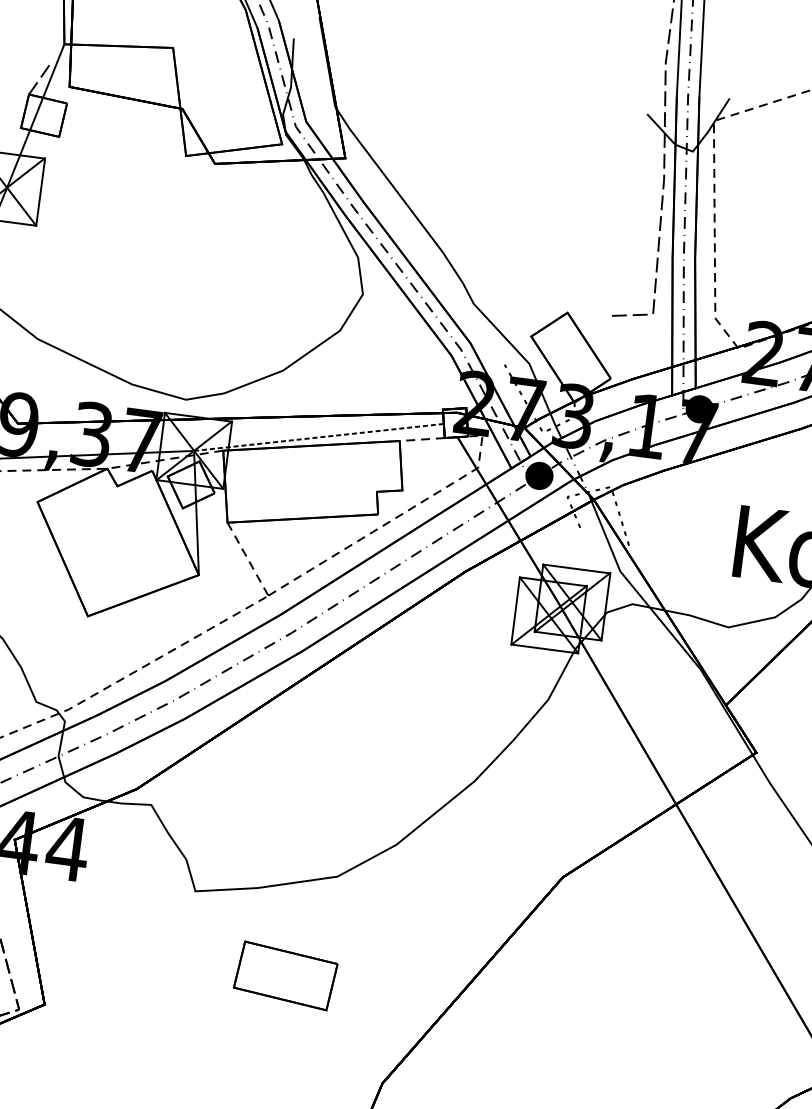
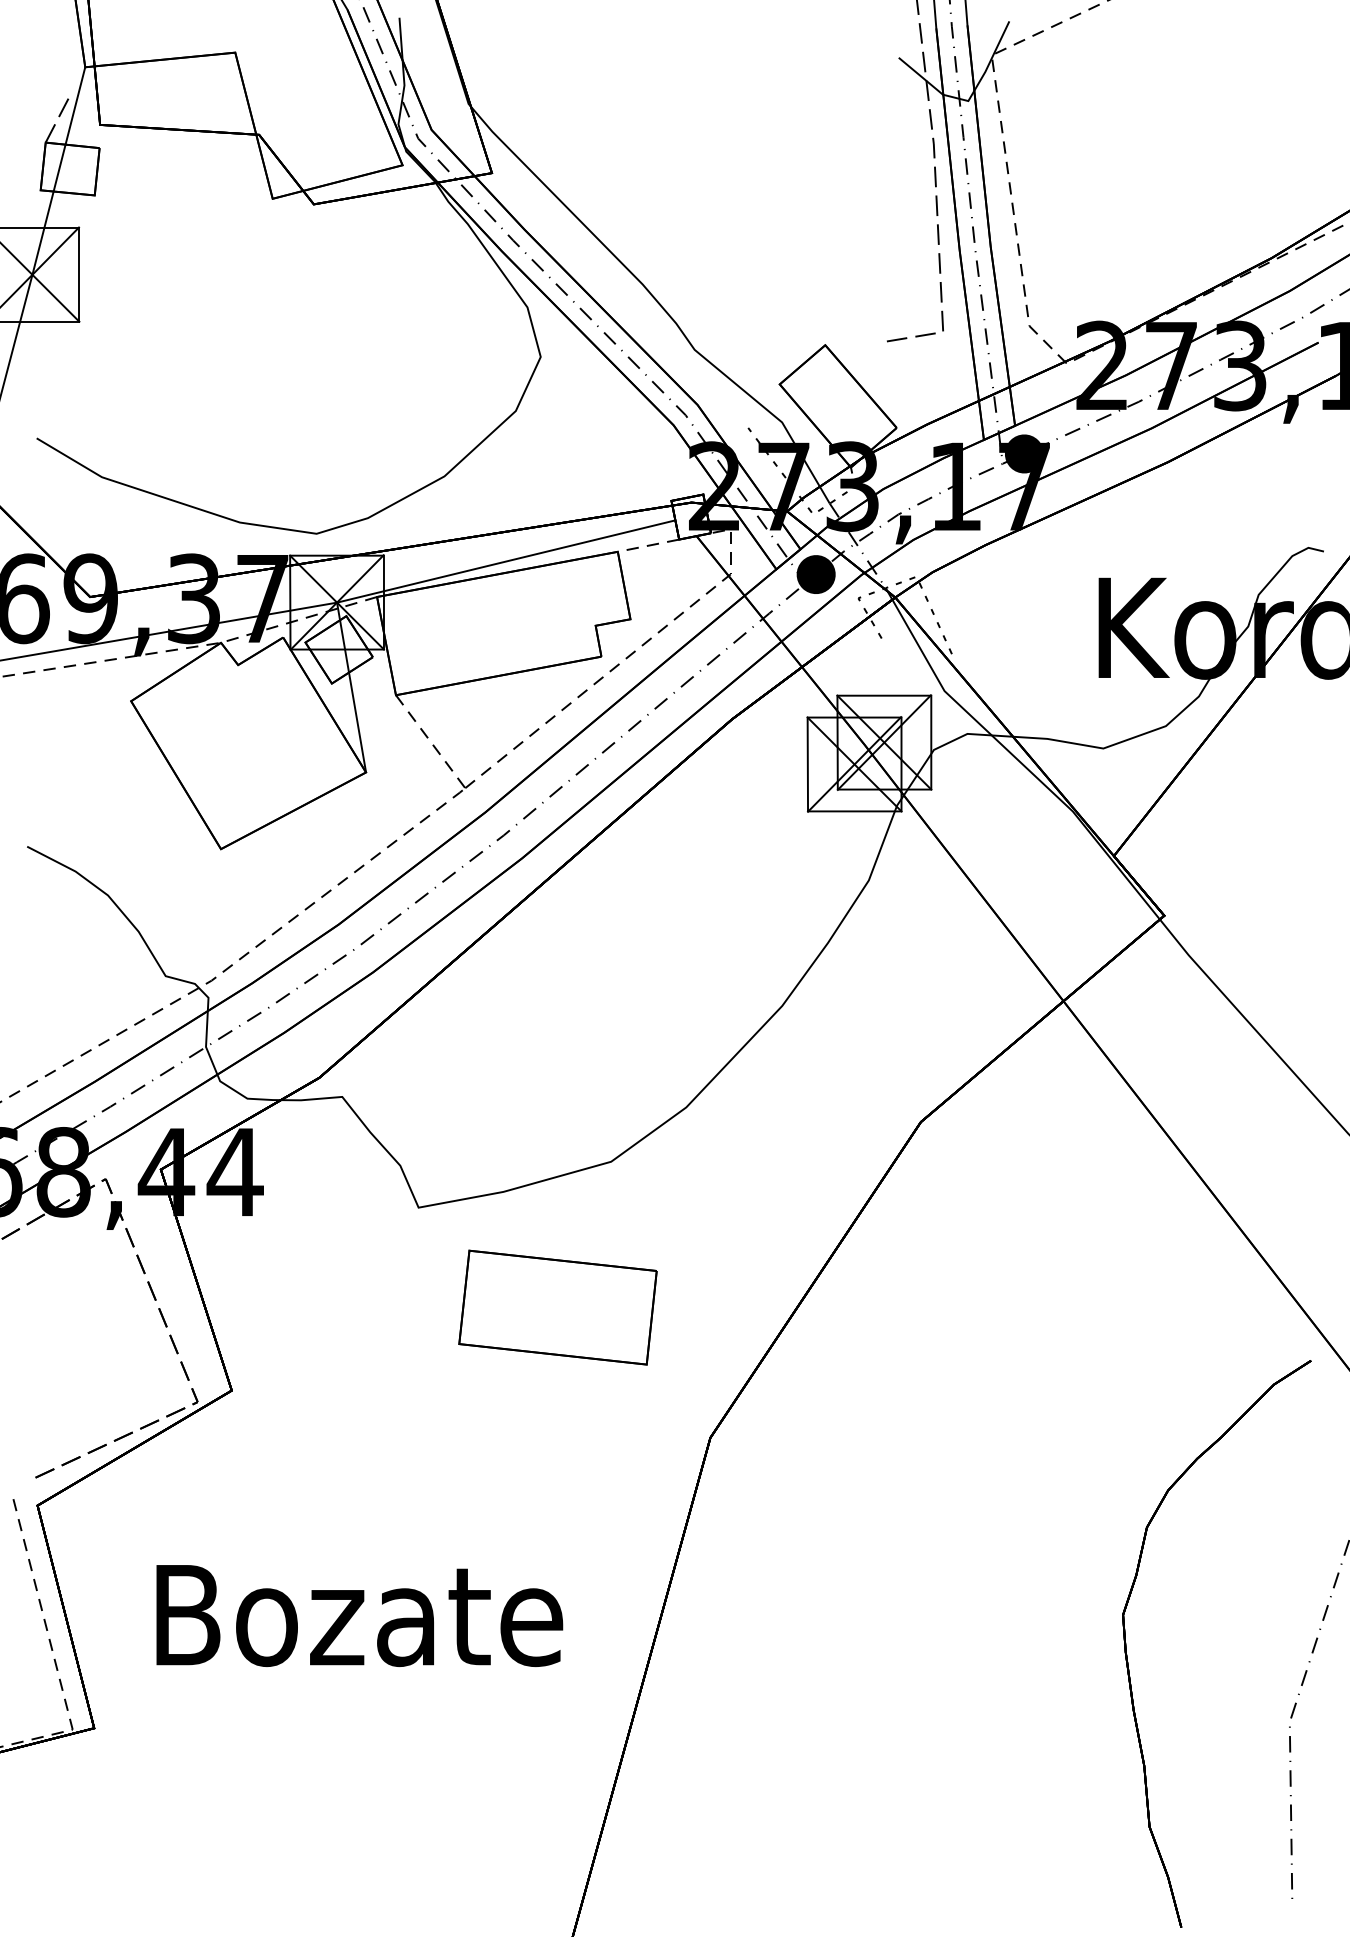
line: (319, 437) -> (506, 561), dashed -> solid
part: (285, 975) -> (557, 1307), size x1.43

